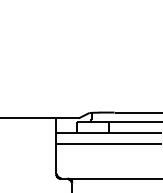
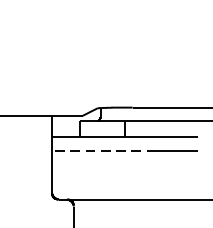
line: (94, 143) -> (104, 150), solid -> dashed

